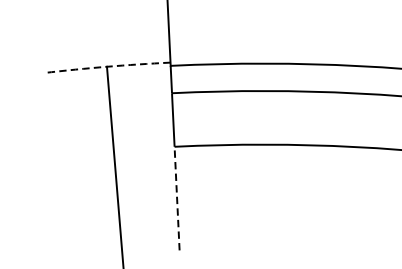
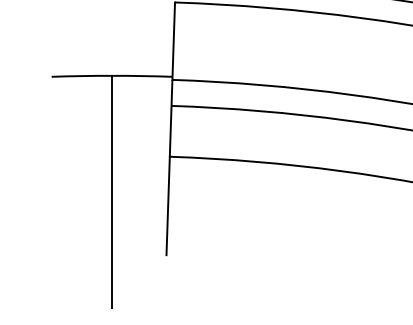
arc: (107, 66) -> (112, 75), dashed -> solid
line: (177, 198) -> (168, 205), dashed -> solid

